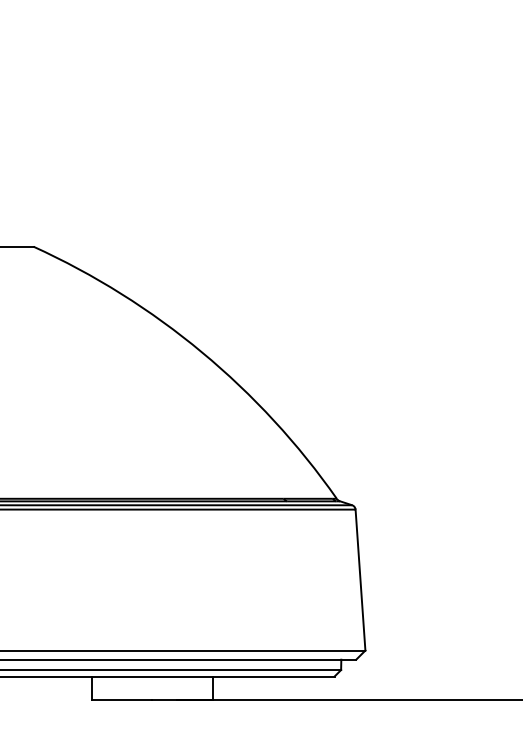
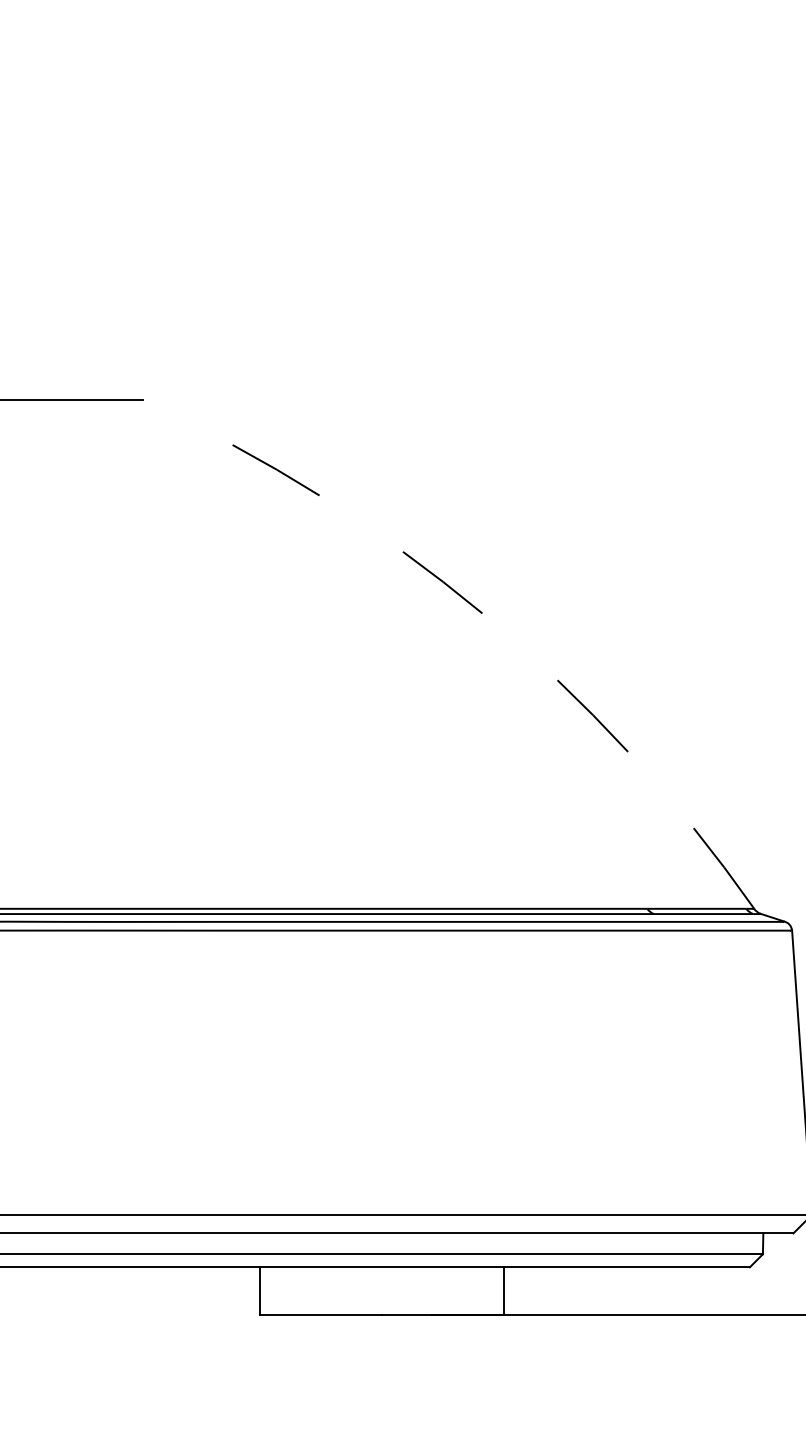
arc: (202, 352) -> (483, 613), solid -> dashed

